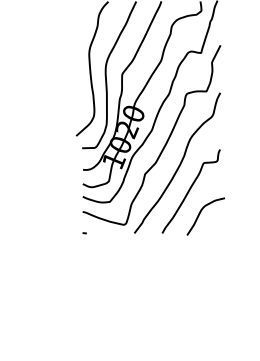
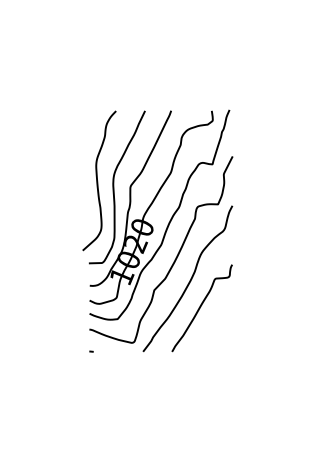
curve: (200, 214) -> (211, 332), removed

